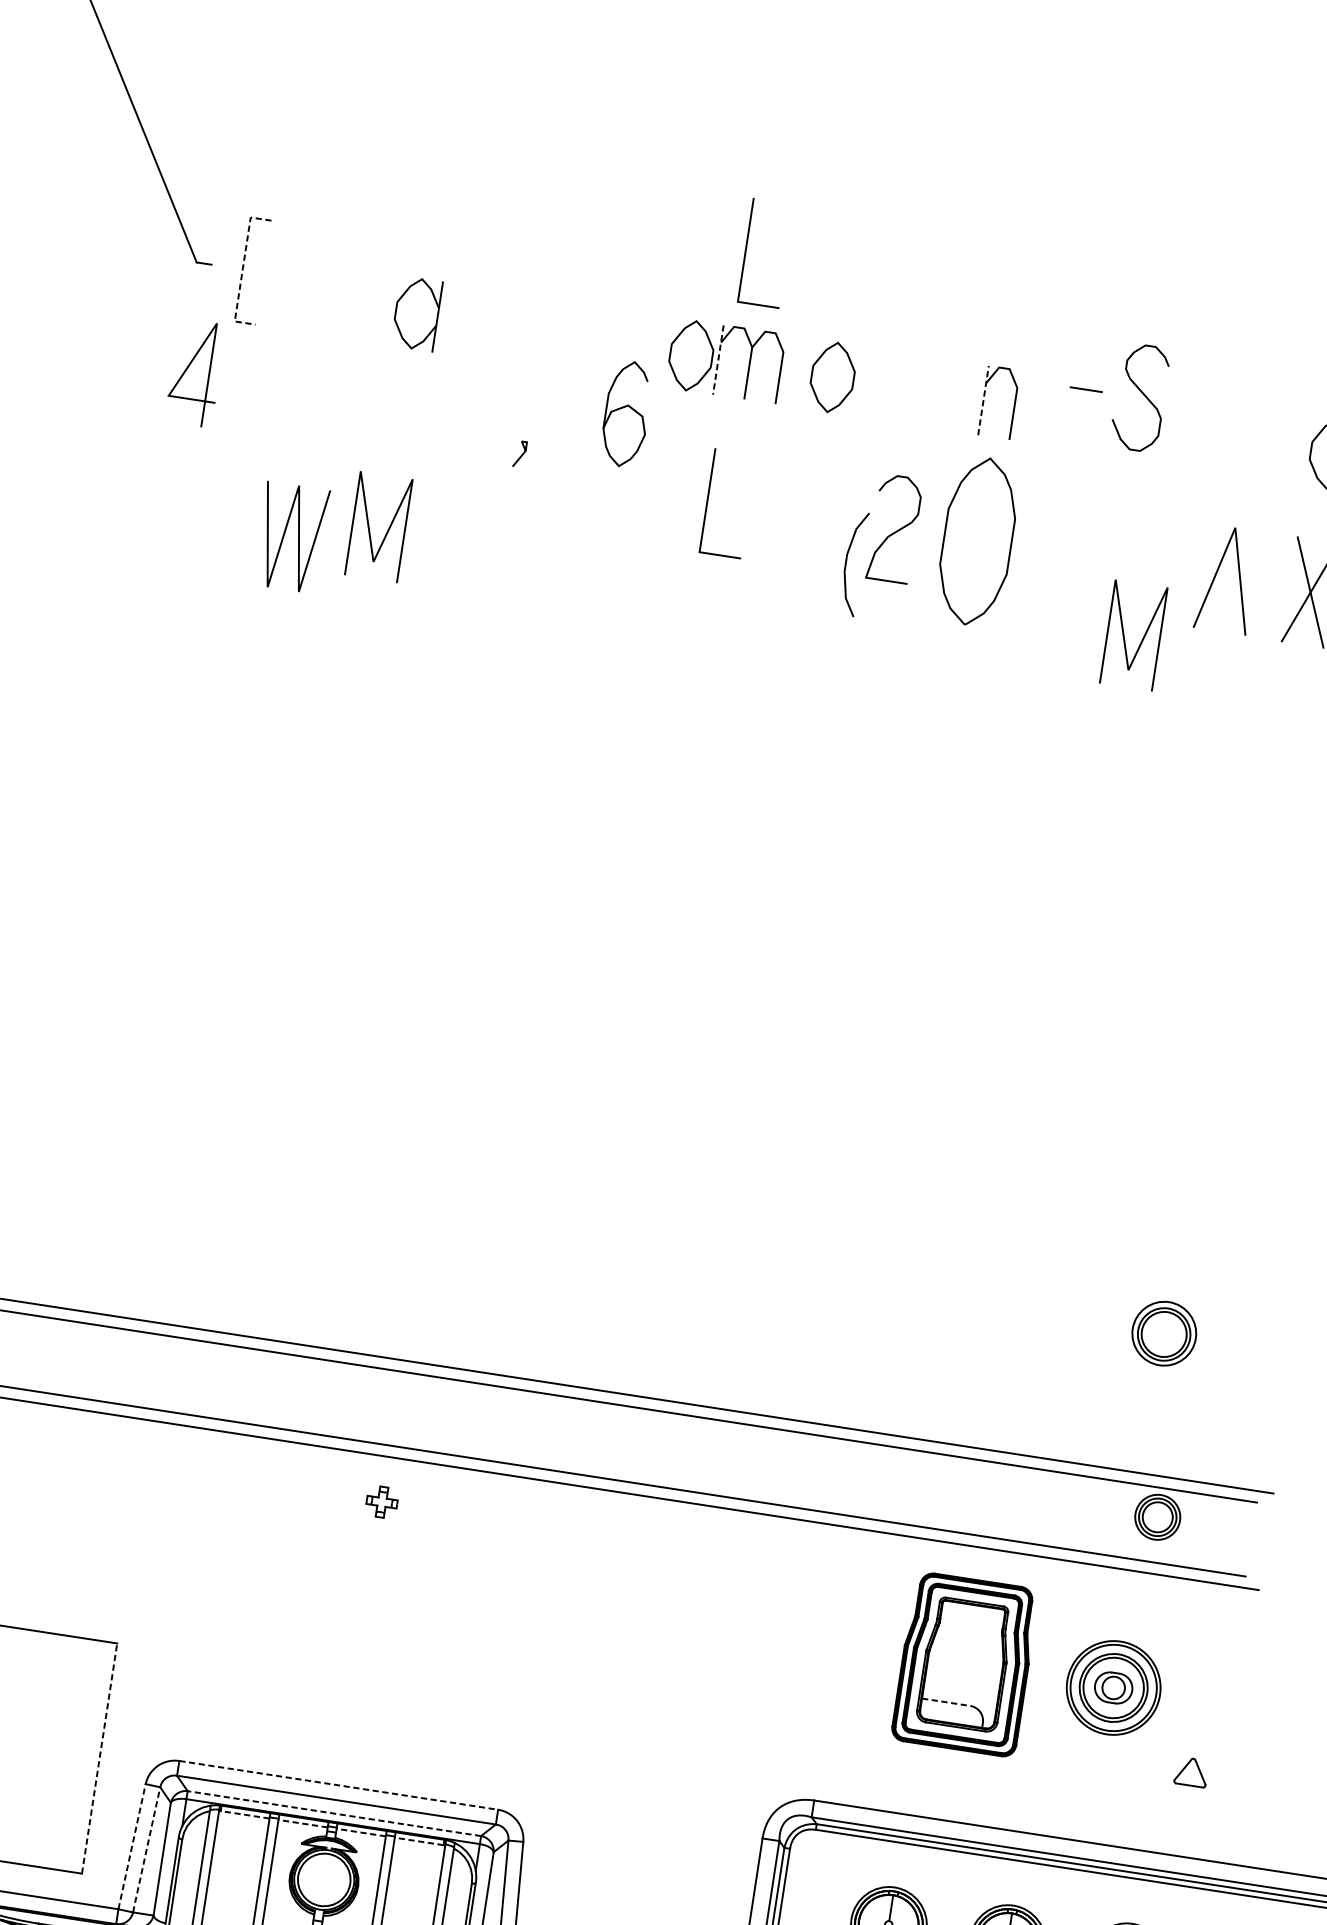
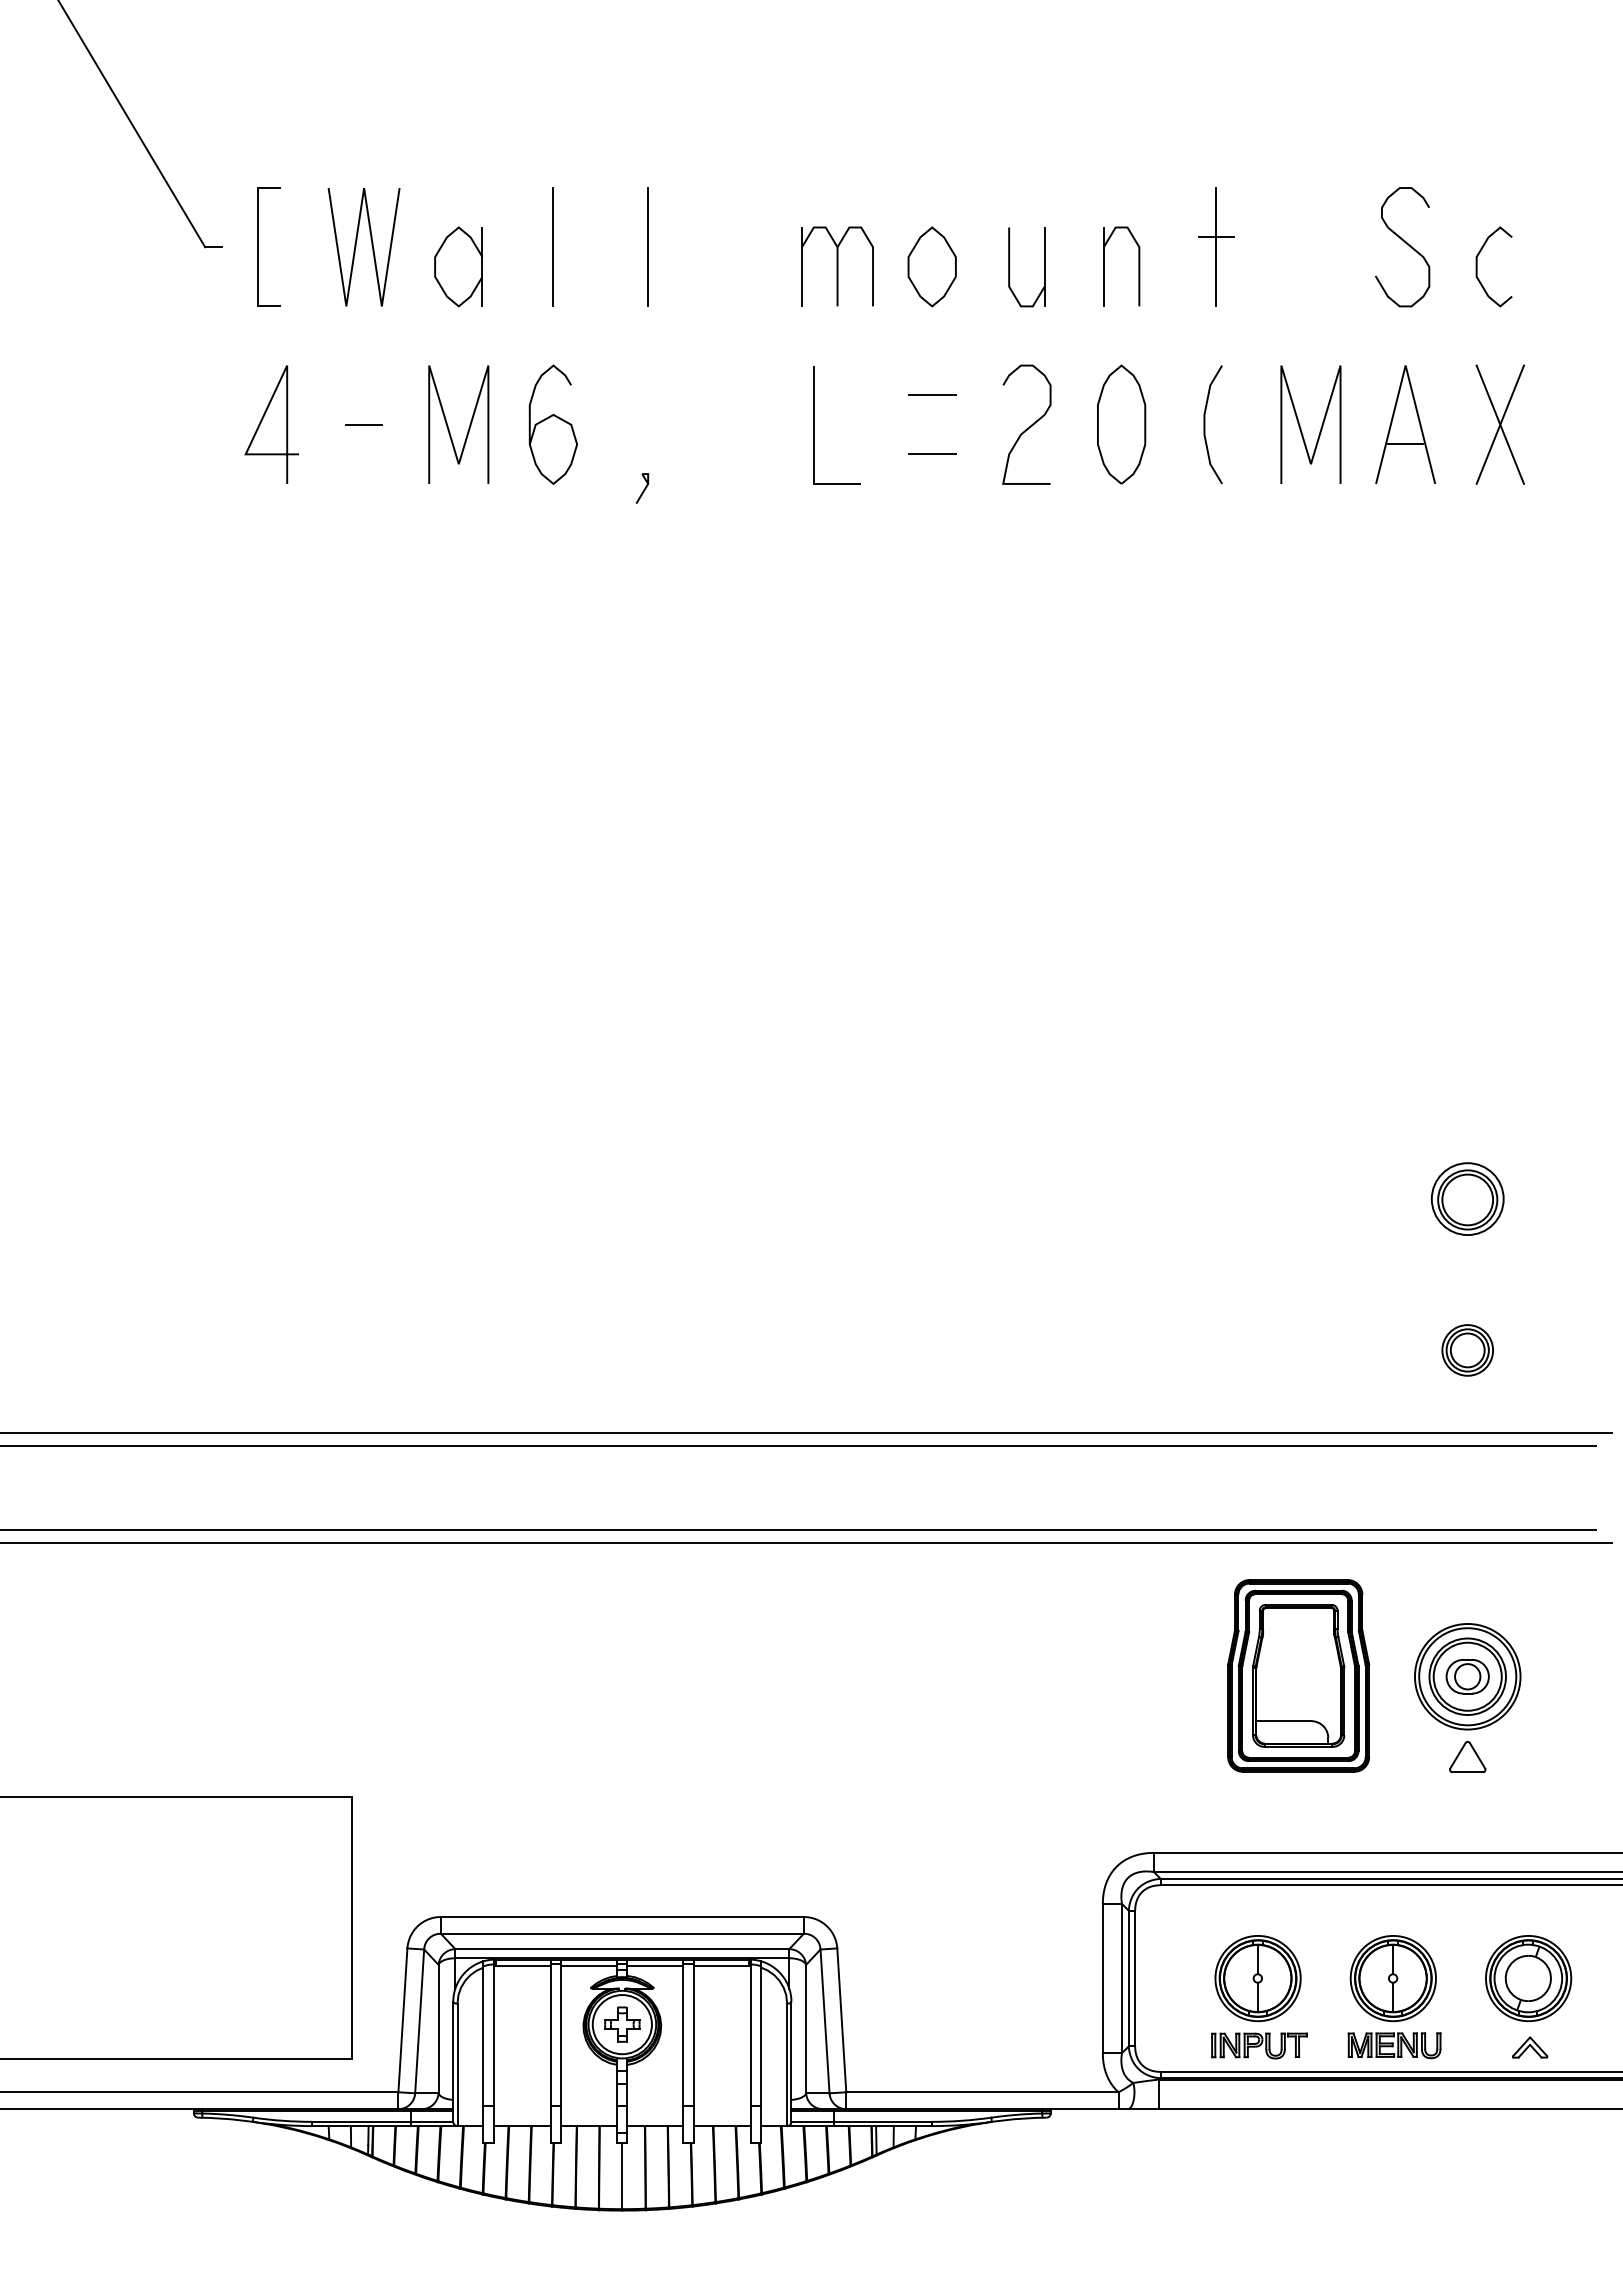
line: (746, 250) -> (814, 140), removed
line: (242, 269) -> (257, 247), dashed -> solid
line: (502, 309) -> (553, 247), added
line: (586, 322) -> (648, 247), added
part: (690, 355) -> (770, 266), removed
line: (718, 360) -> (802, 267), dashed -> solid
line: (187, 369) -> (262, 421), moved
part: (900, 388) -> (1009, 267), added
line: (1085, 398) -> (1216, 247), added
part: (1140, 398) -> (1402, 247), moved
line: (983, 400) -> (1103, 266), dashed -> solid
curve: (624, 408) -> (549, 418), moved
line: (311, 439) -> (363, 424), added
line: (520, 455) -> (643, 489), moved
line: (814, 490) -> (931, 395), added
line: (369, 526) -> (448, 425), moved
line: (284, 536) -> (356, 247), moved
line: (807, 541) -> (932, 453), added
part: (977, 541) -> (1121, 424), size x0.62
curve: (846, 562) -> (1205, 424), moved
line: (1224, 597) -> (1405, 444), added
line: (1124, 637) -> (1301, 428), moved
part: (1164, 1333) -> (1467, 1198), moved
part: (382, 1502) -> (622, 2024), moved
part: (1157, 1517) -> (1467, 1350), moved
line: (946, 1702) -> (1284, 1721), dashed -> solid
line: (99, 1758) -> (351, 1927), dashed -> solid
part: (1191, 1772) -> (1467, 1757), moved
line: (338, 1784) -> (622, 1916), dashed -> solid
line: (333, 1813) -> (621, 1949), dashed -> solid
line: (245, 1814) -> (523, 1965), dashed -> solid
line: (302, 1823) -> (588, 1965), dashed -> solid
line: (360, 1832) -> (654, 1965), dashed -> solid
line: (419, 1841) -> (721, 1965), dashed -> solid
line: (131, 1845) -> (402, 2019), dashed -> solid
line: (146, 1849) -> (419, 2020), dashed -> solid

